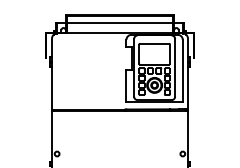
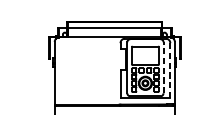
line: (175, 67) -> (163, 67), solid -> dashed
line: (182, 71) -> (170, 71), solid -> dashed

